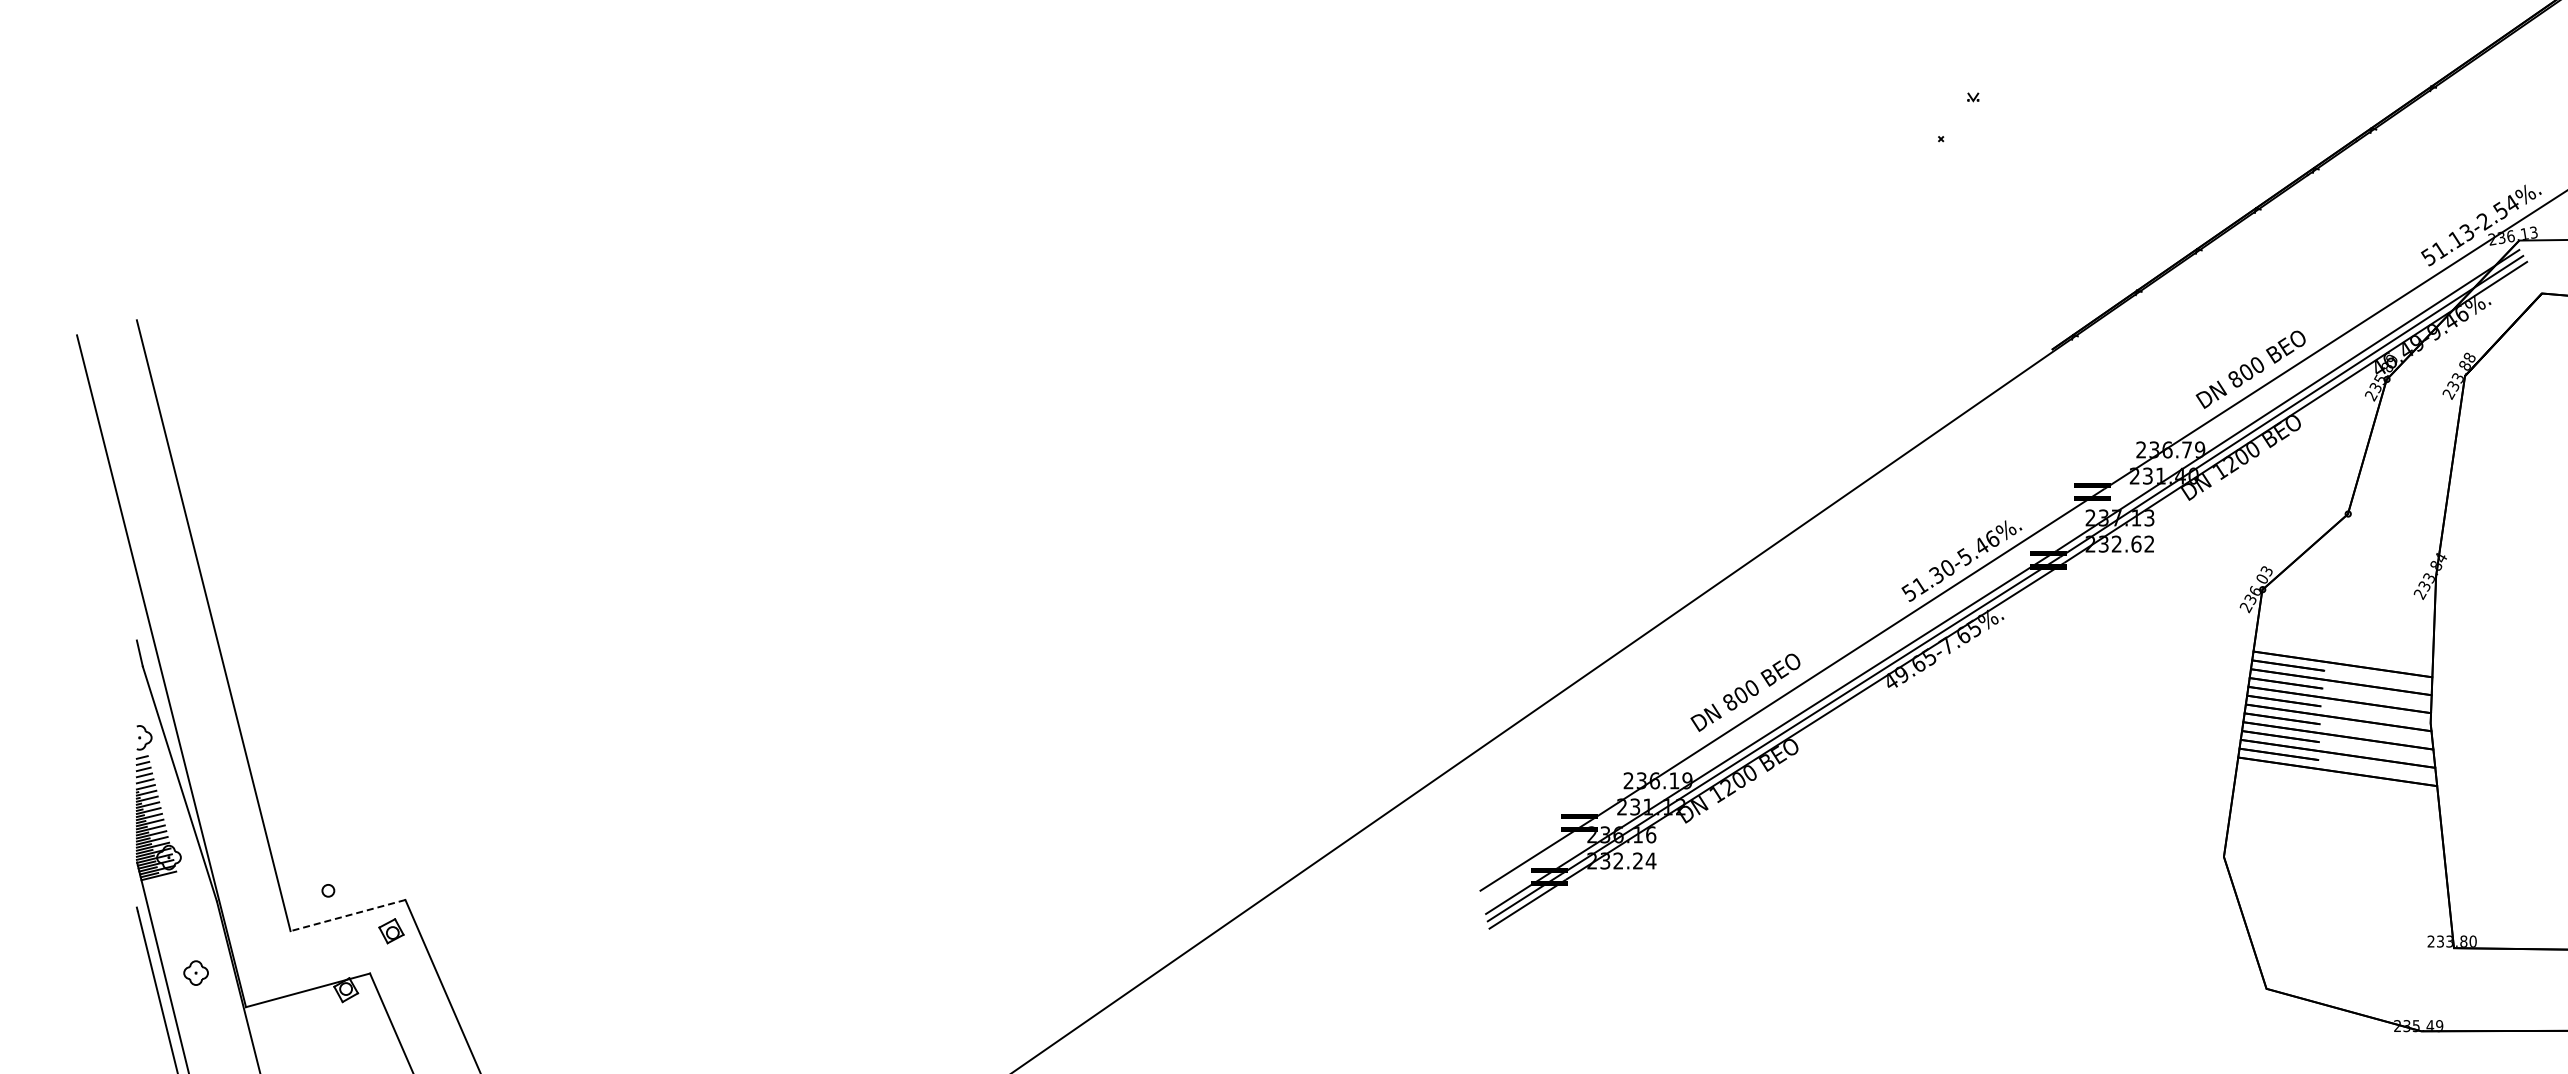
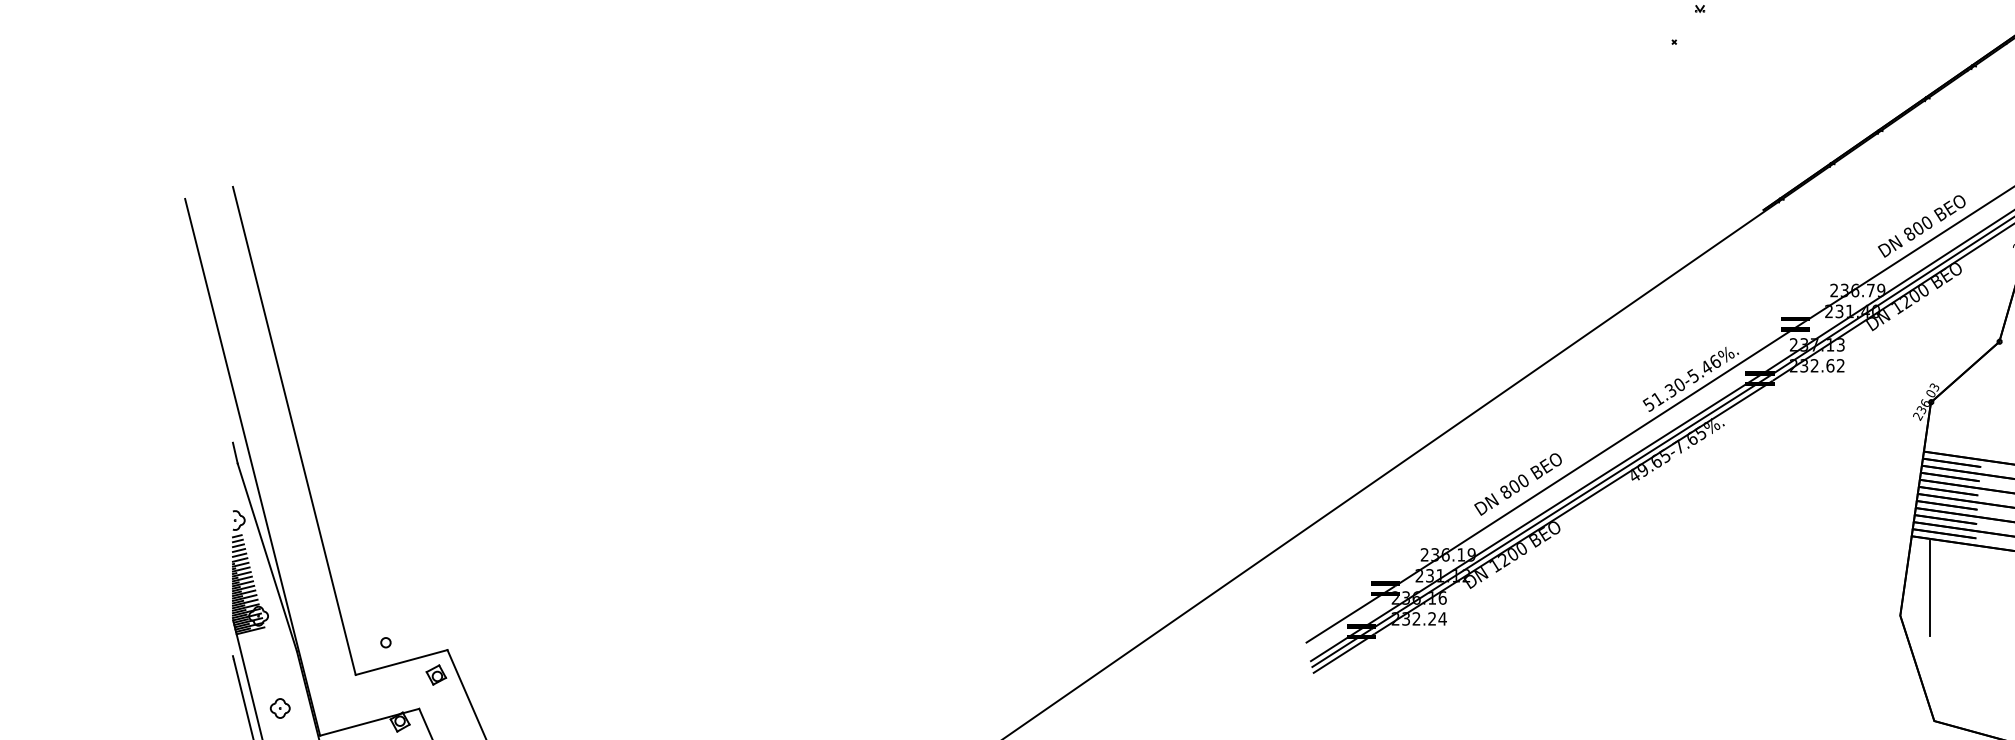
line: (2260, 822) -> (1929, 588), added
line: (348, 915) -> (402, 662), dashed -> solid

